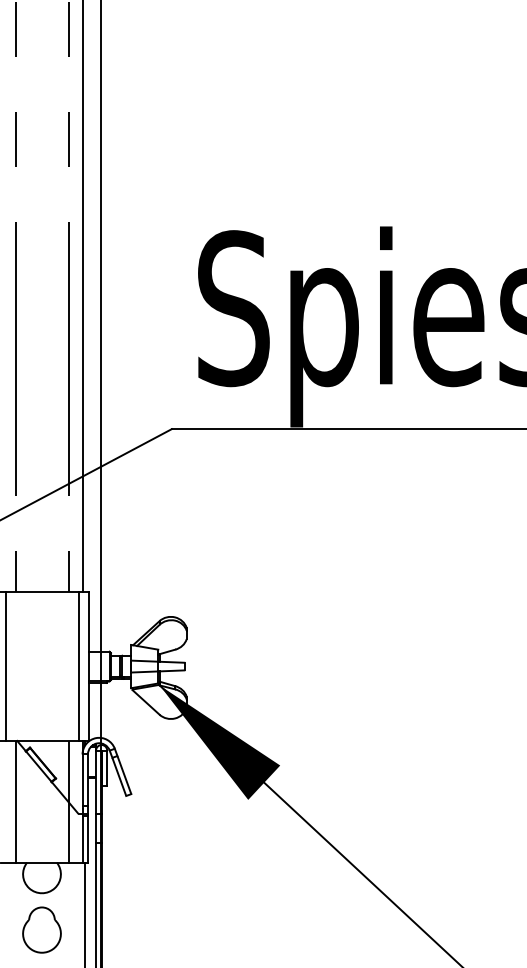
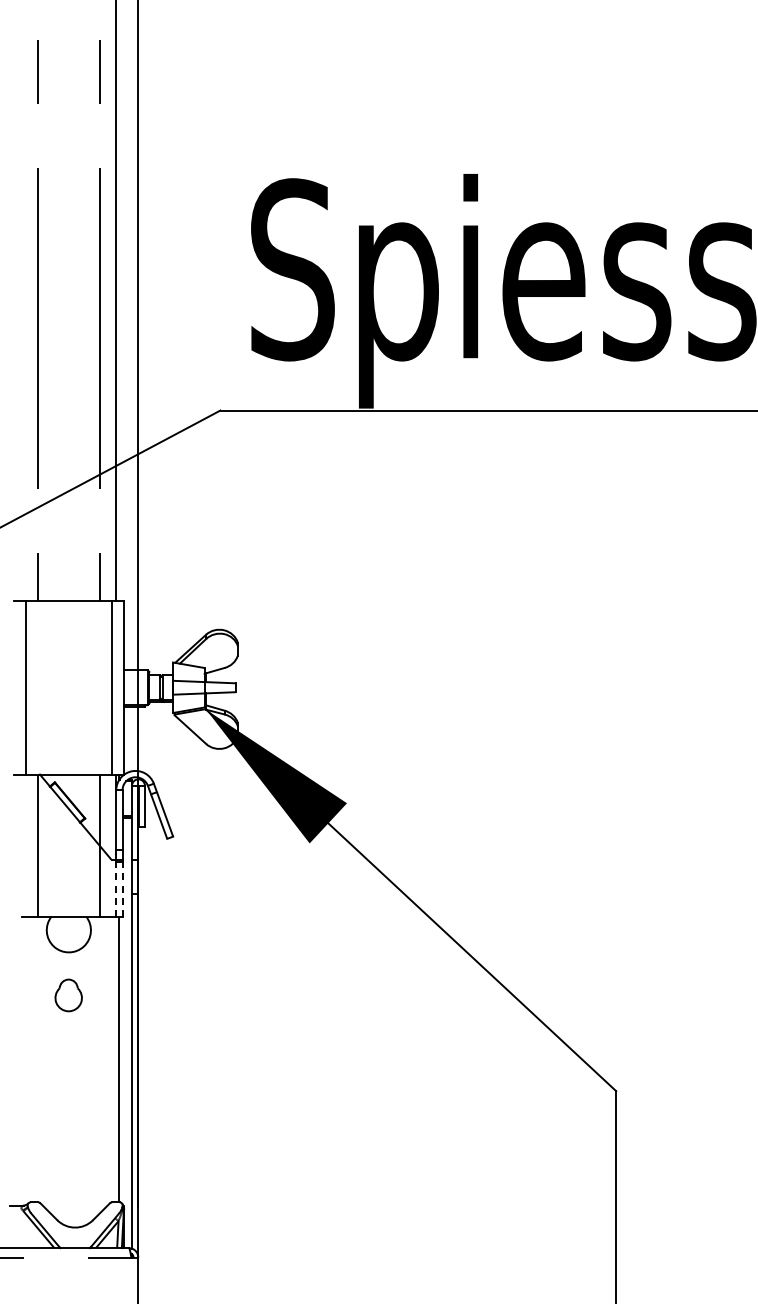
line: (82, 838) -> (116, 888), solid -> dashed
line: (87, 838) -> (122, 888), solid -> dashed
part: (41, 930) -> (68, 995), size x0.6

